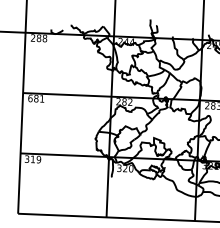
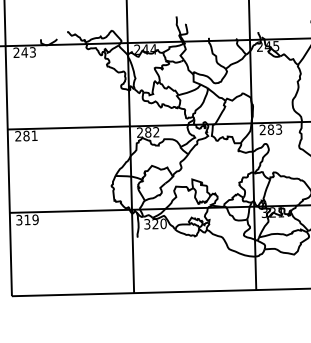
text: (41, 38) -> (28, 52), 288 -> 243
text: (30, 98) -> (18, 136), 681 -> 281

